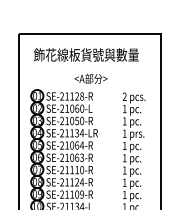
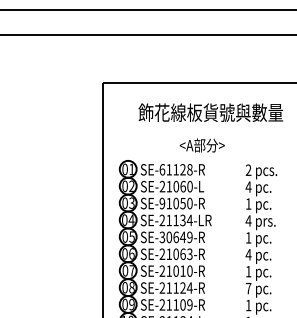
text: (86, 54) -> (210, 112), moved
text: (62, 96) -> (162, 169), SE-21128-R -> SE-61128-R
text: (124, 108) -> (248, 186), 1 -> 4
text: (62, 120) -> (162, 203), SE-21050-R -> SE-91050-R
text: (124, 133) -> (248, 220), 1 -> 4
text: (71, 145) -> (175, 237), SE-21064-R -> SE-30649-R
text: (124, 157) -> (248, 254), 1 -> 4
text: (71, 169) -> (175, 270), SE-21110-R -> SE-21010-R
text: (124, 182) -> (248, 288), 1 -> 7

